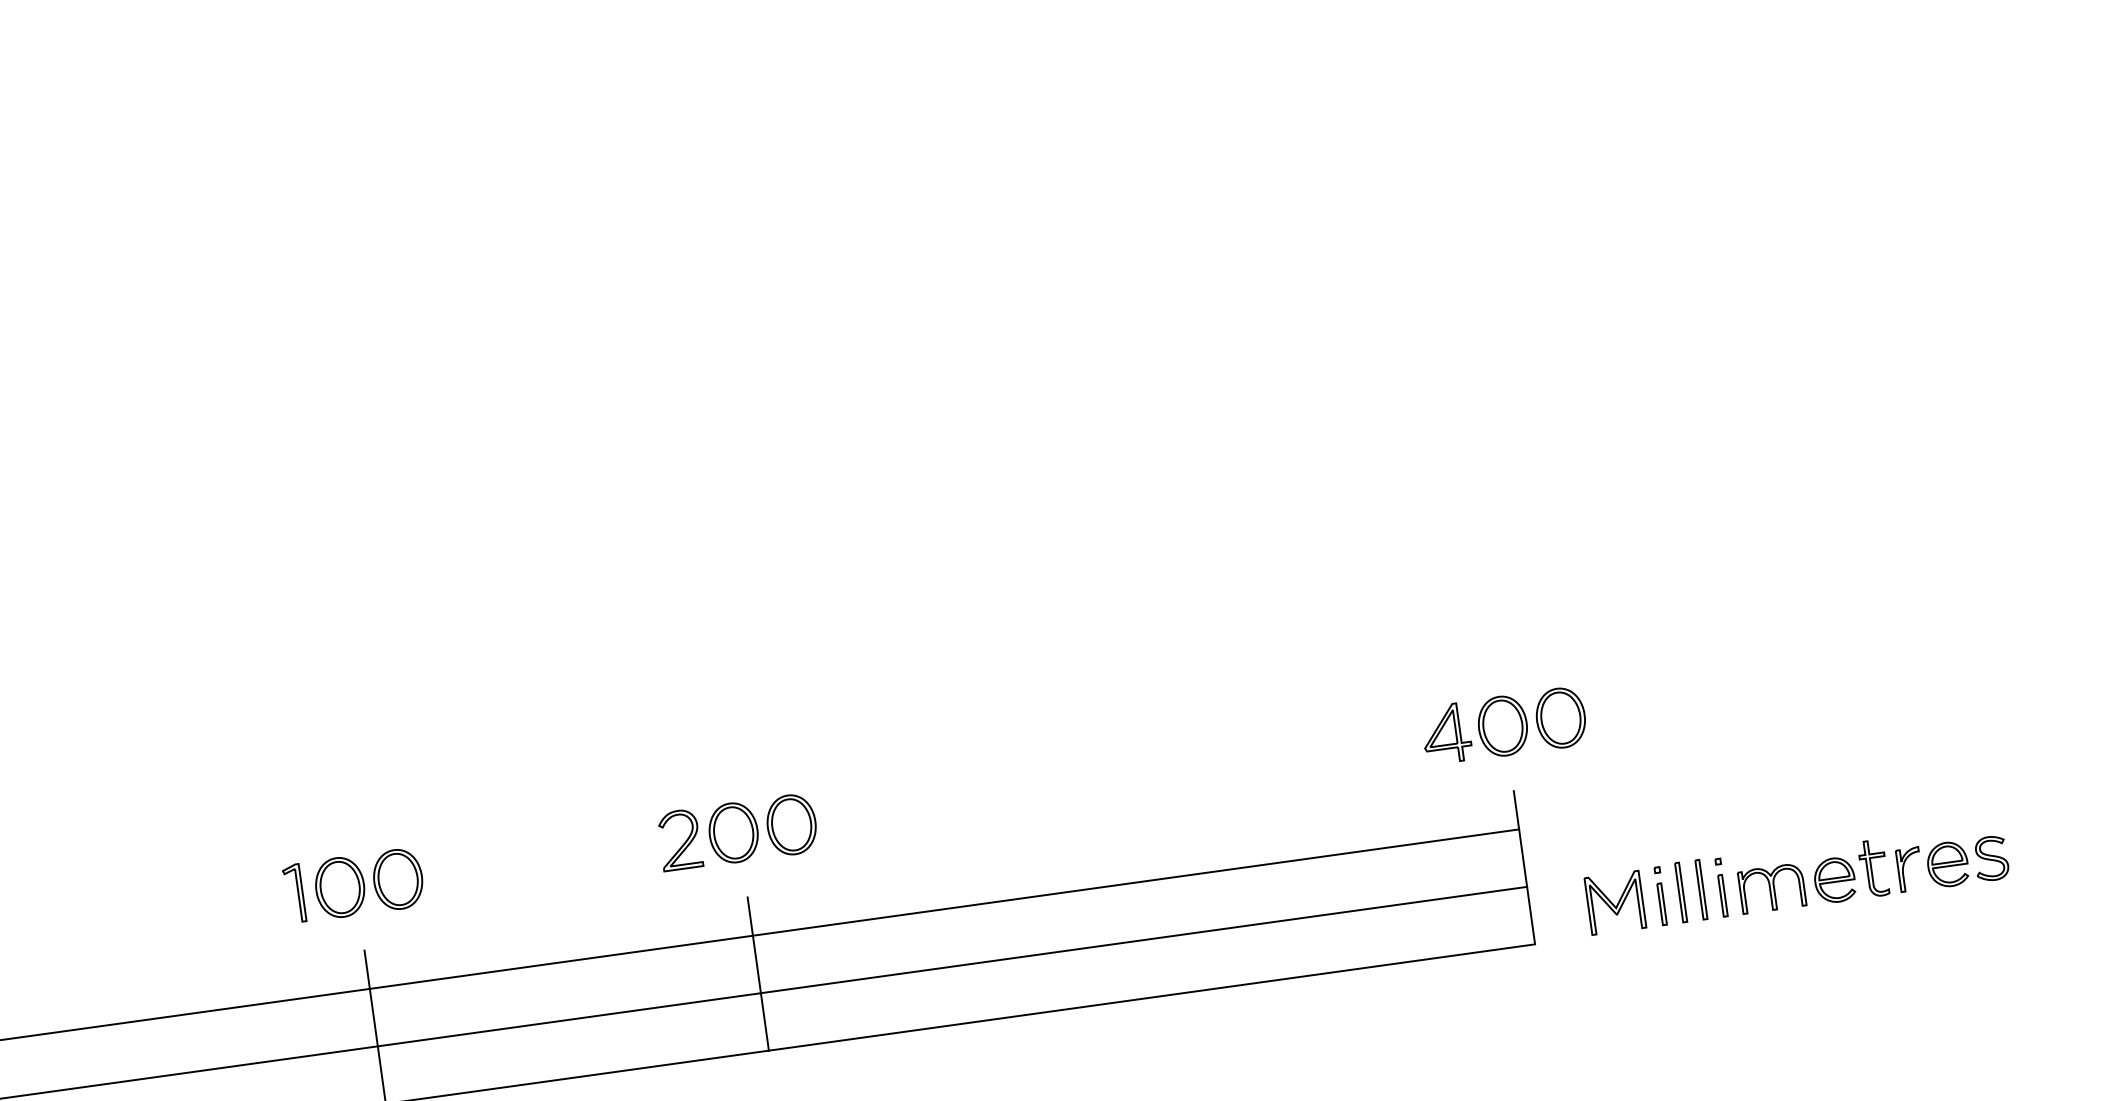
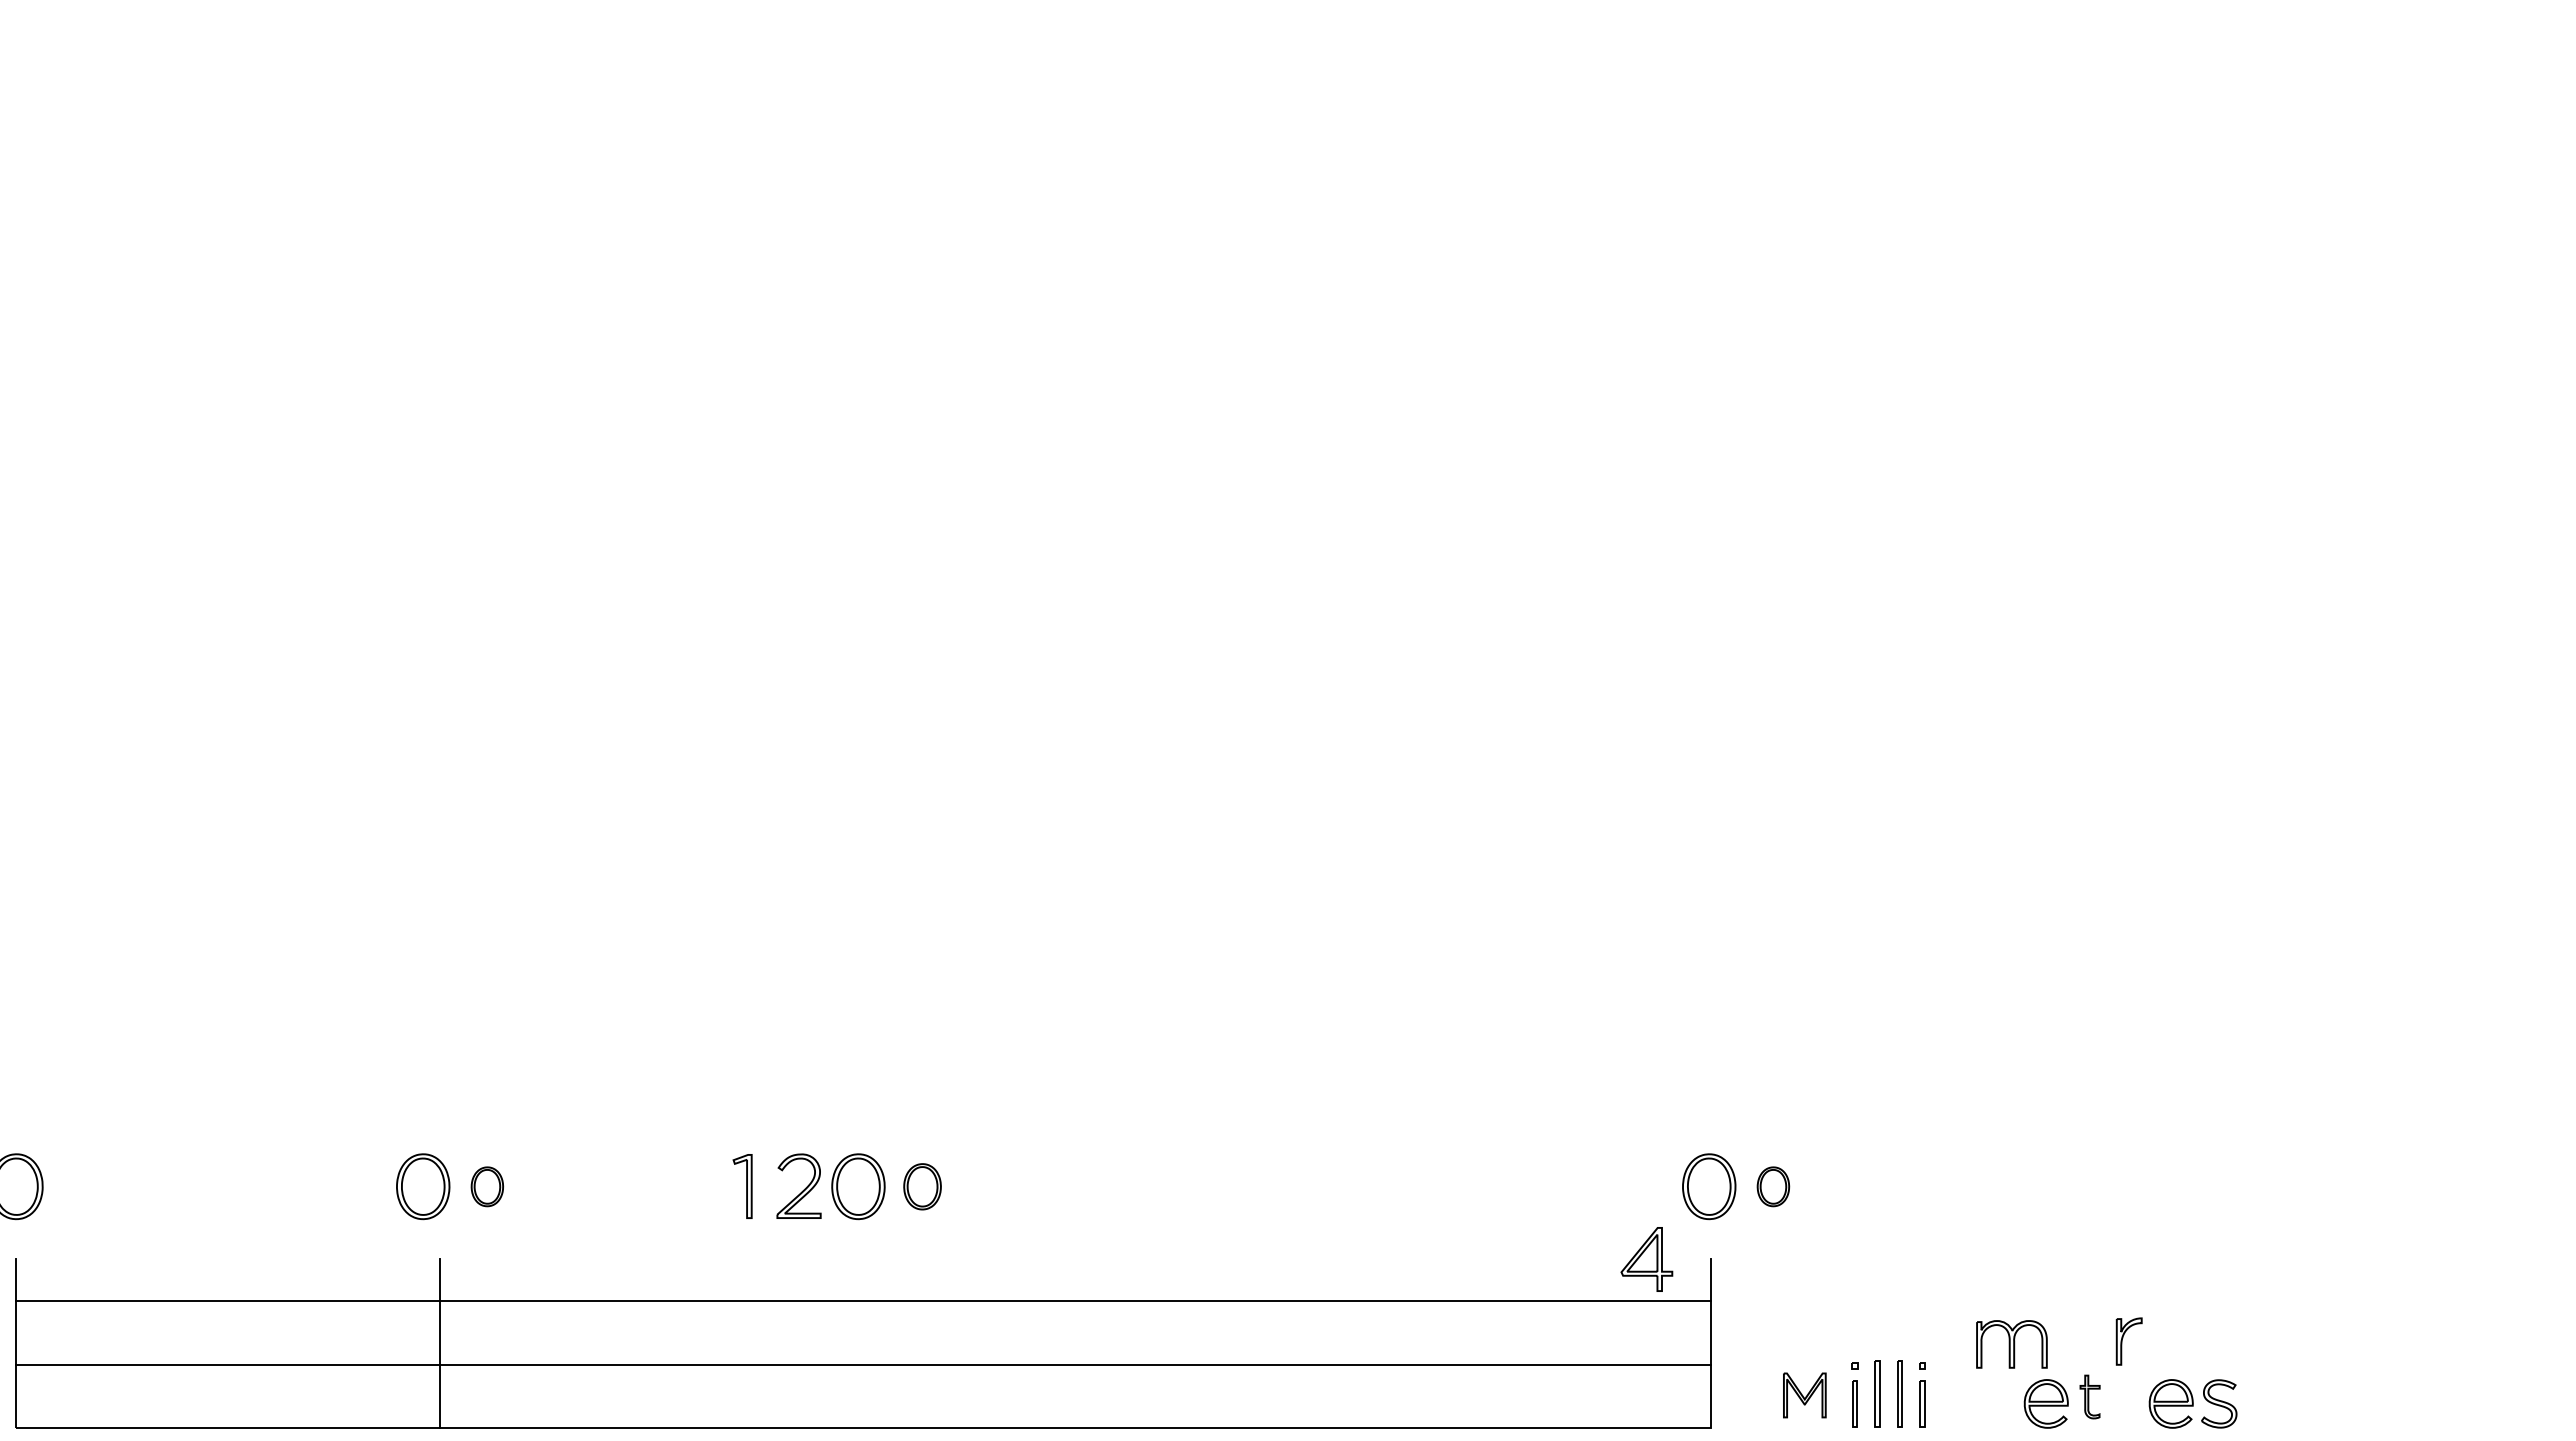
part: (1560, 717) -> (1773, 1186), size x0.6
part: (1446, 733) -> (1646, 1259), moved
part: (791, 824) -> (922, 1186), size x0.7
part: (1873, 868) -> (2089, 1396), size x0.7
part: (1909, 869) -> (2128, 1341), moved
part: (398, 879) -> (487, 1186), size x0.6
part: (1771, 888) -> (2011, 1344), moved
part: (294, 893) -> (742, 1186), moved
part: (1615, 903) -> (1804, 1395), size x0.7
line: (757, 974) -> (863, 1343), removed

